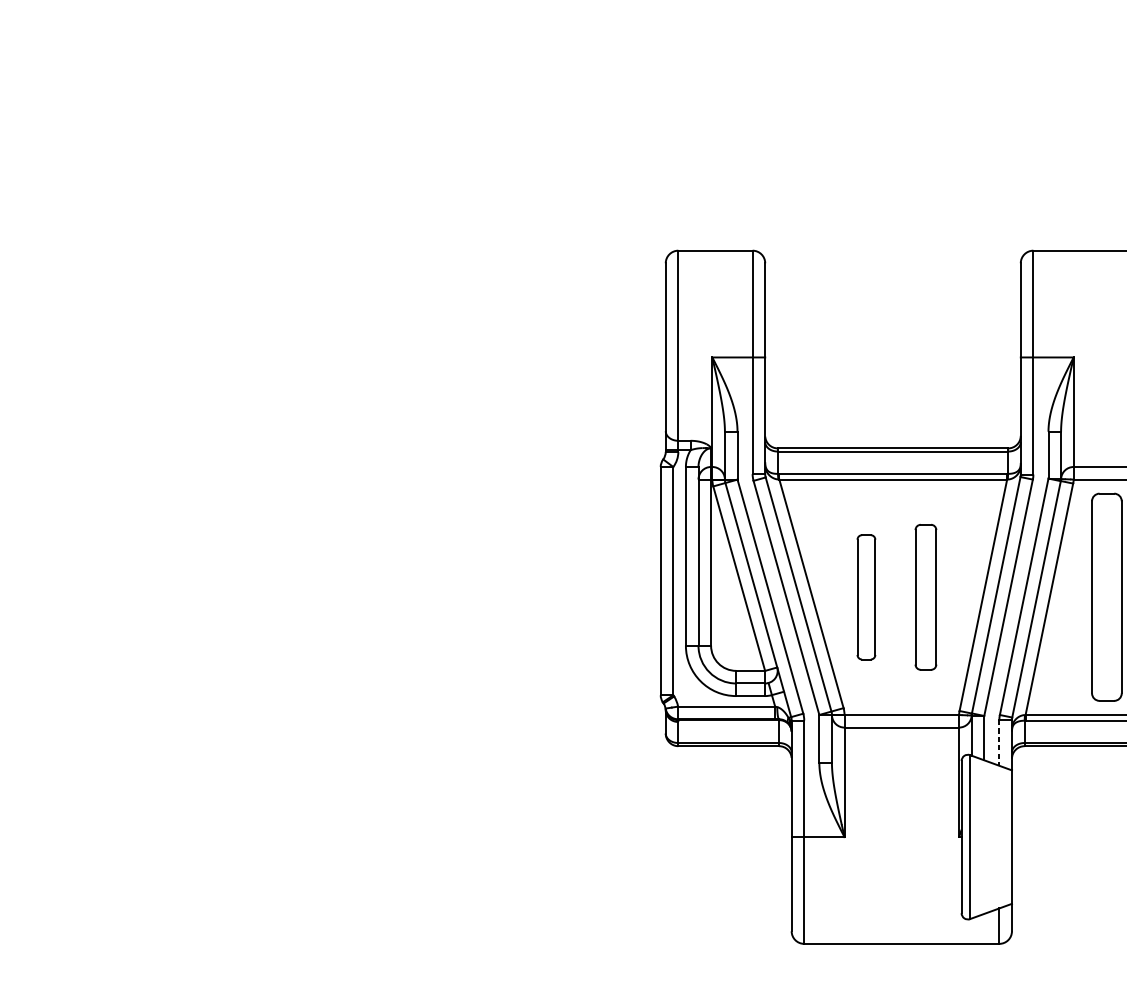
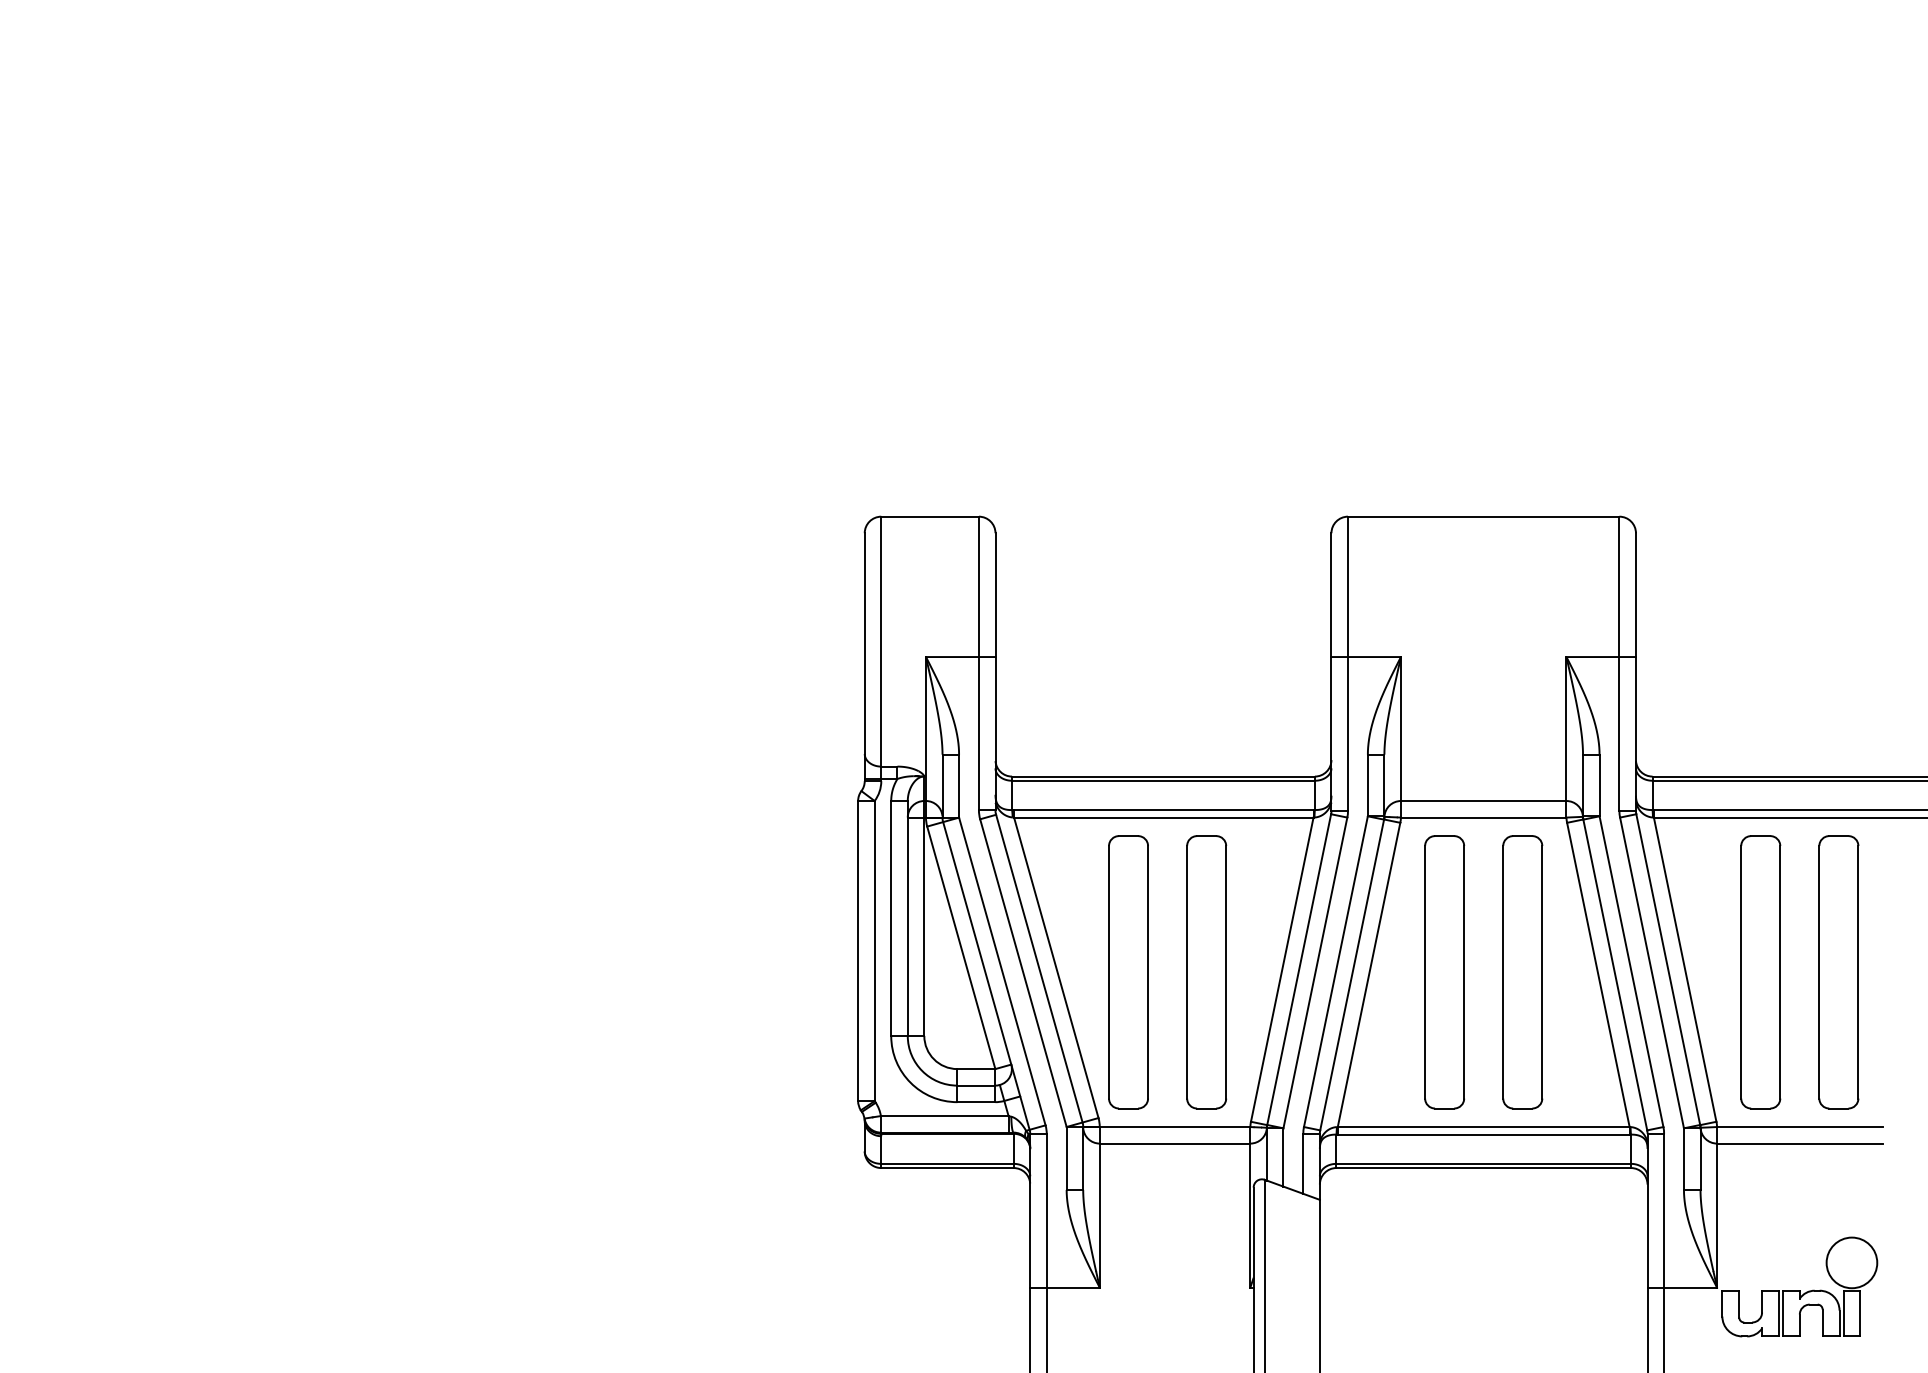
part: (866, 597) -> (1128, 972), size x1.67
part: (925, 597) -> (1206, 972), size x1.43
line: (999, 743) -> (1303, 1164), dashed -> solid

